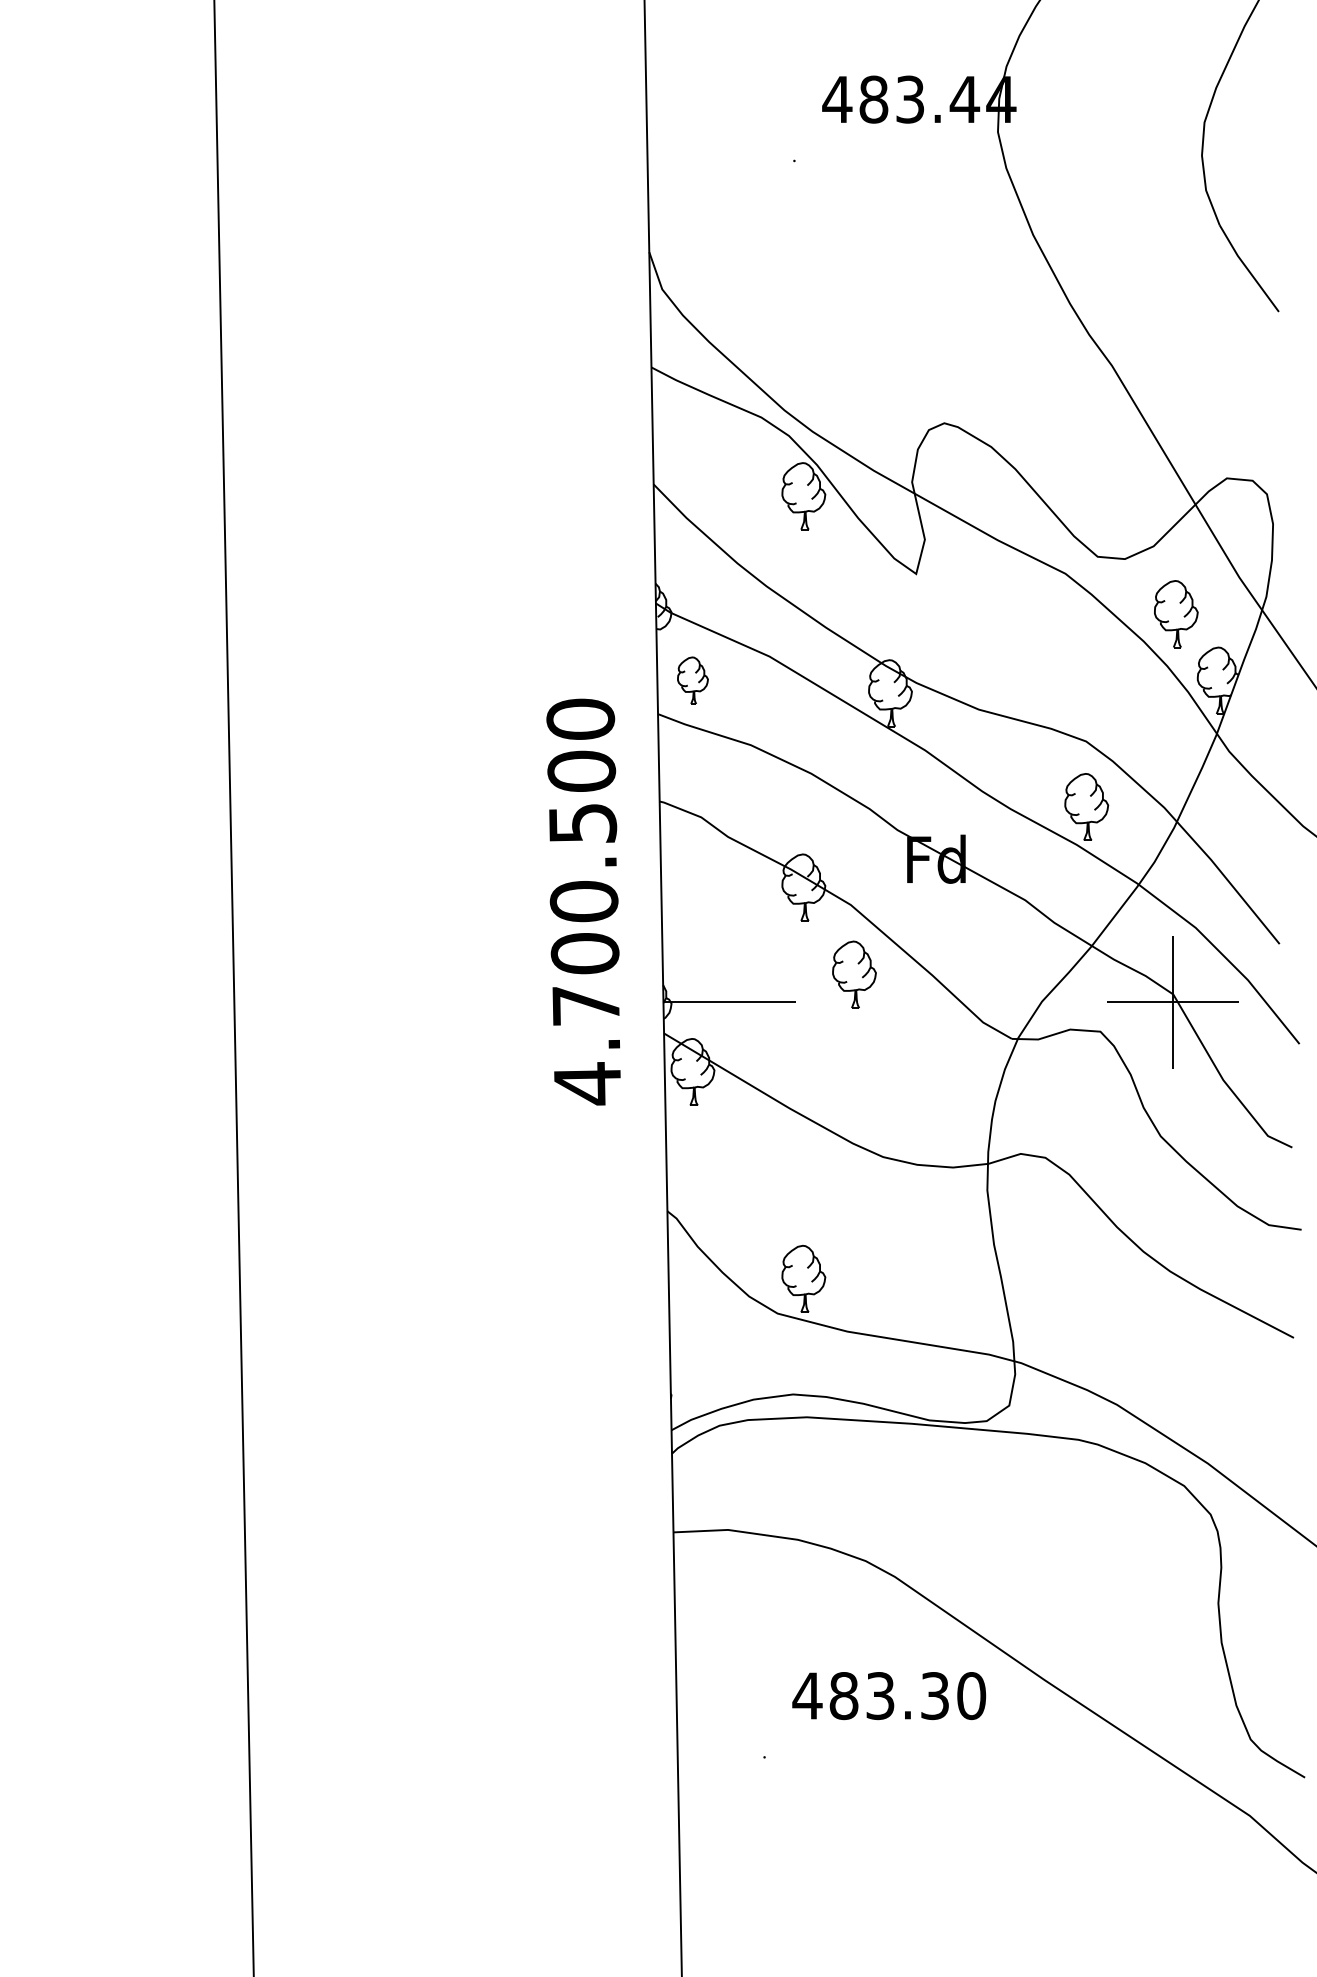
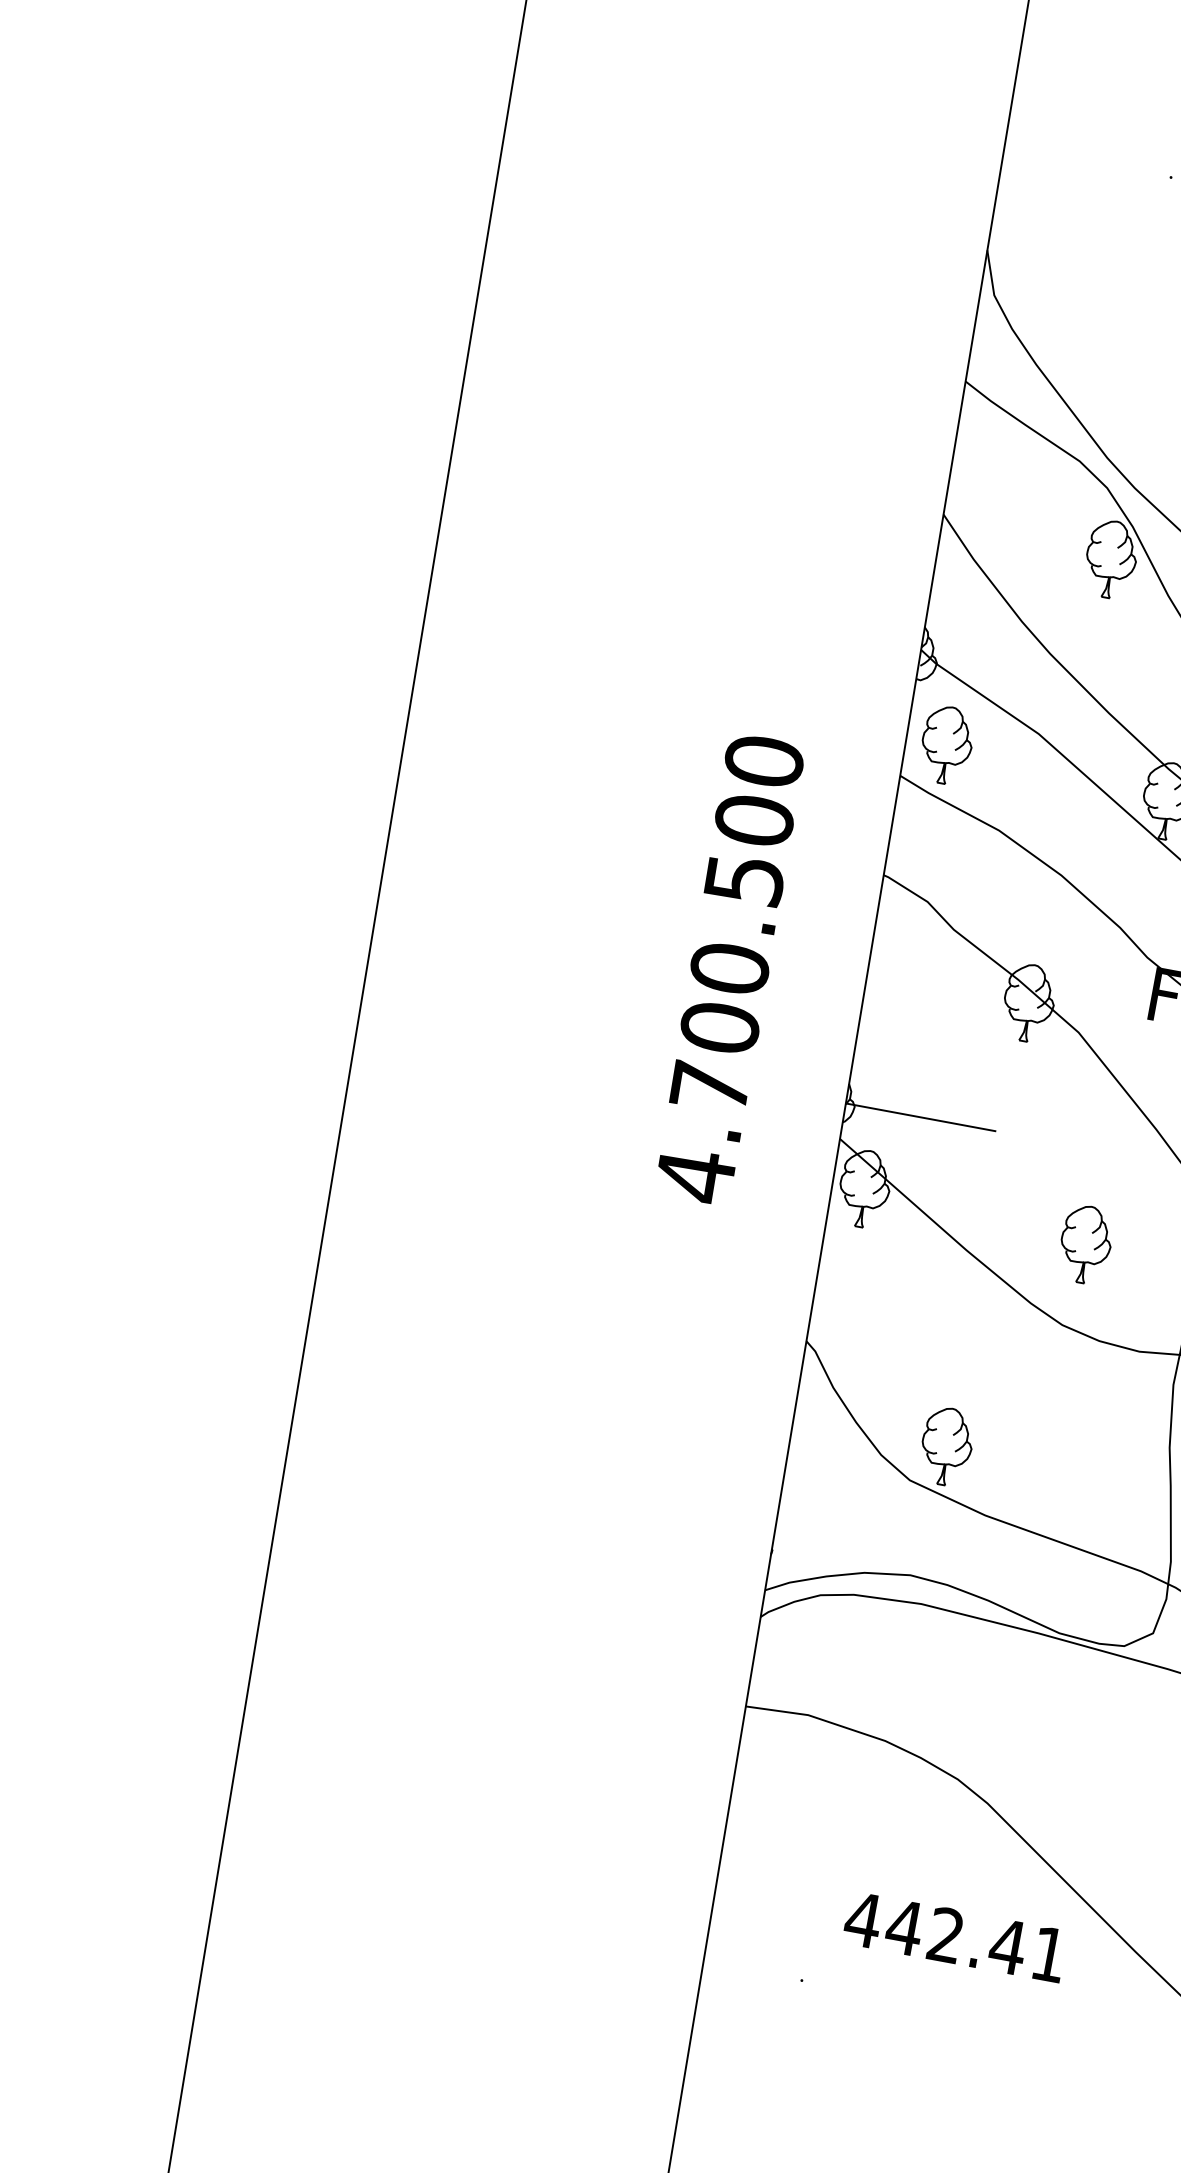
part: (692, 680) -> (946, 744), size x1.43
text: (583, 901) -> (729, 968), moved
part: (854, 974) -> (1085, 1244), moved
text: (907, 1696) -> (976, 1941), 483.30 -> 442.41

